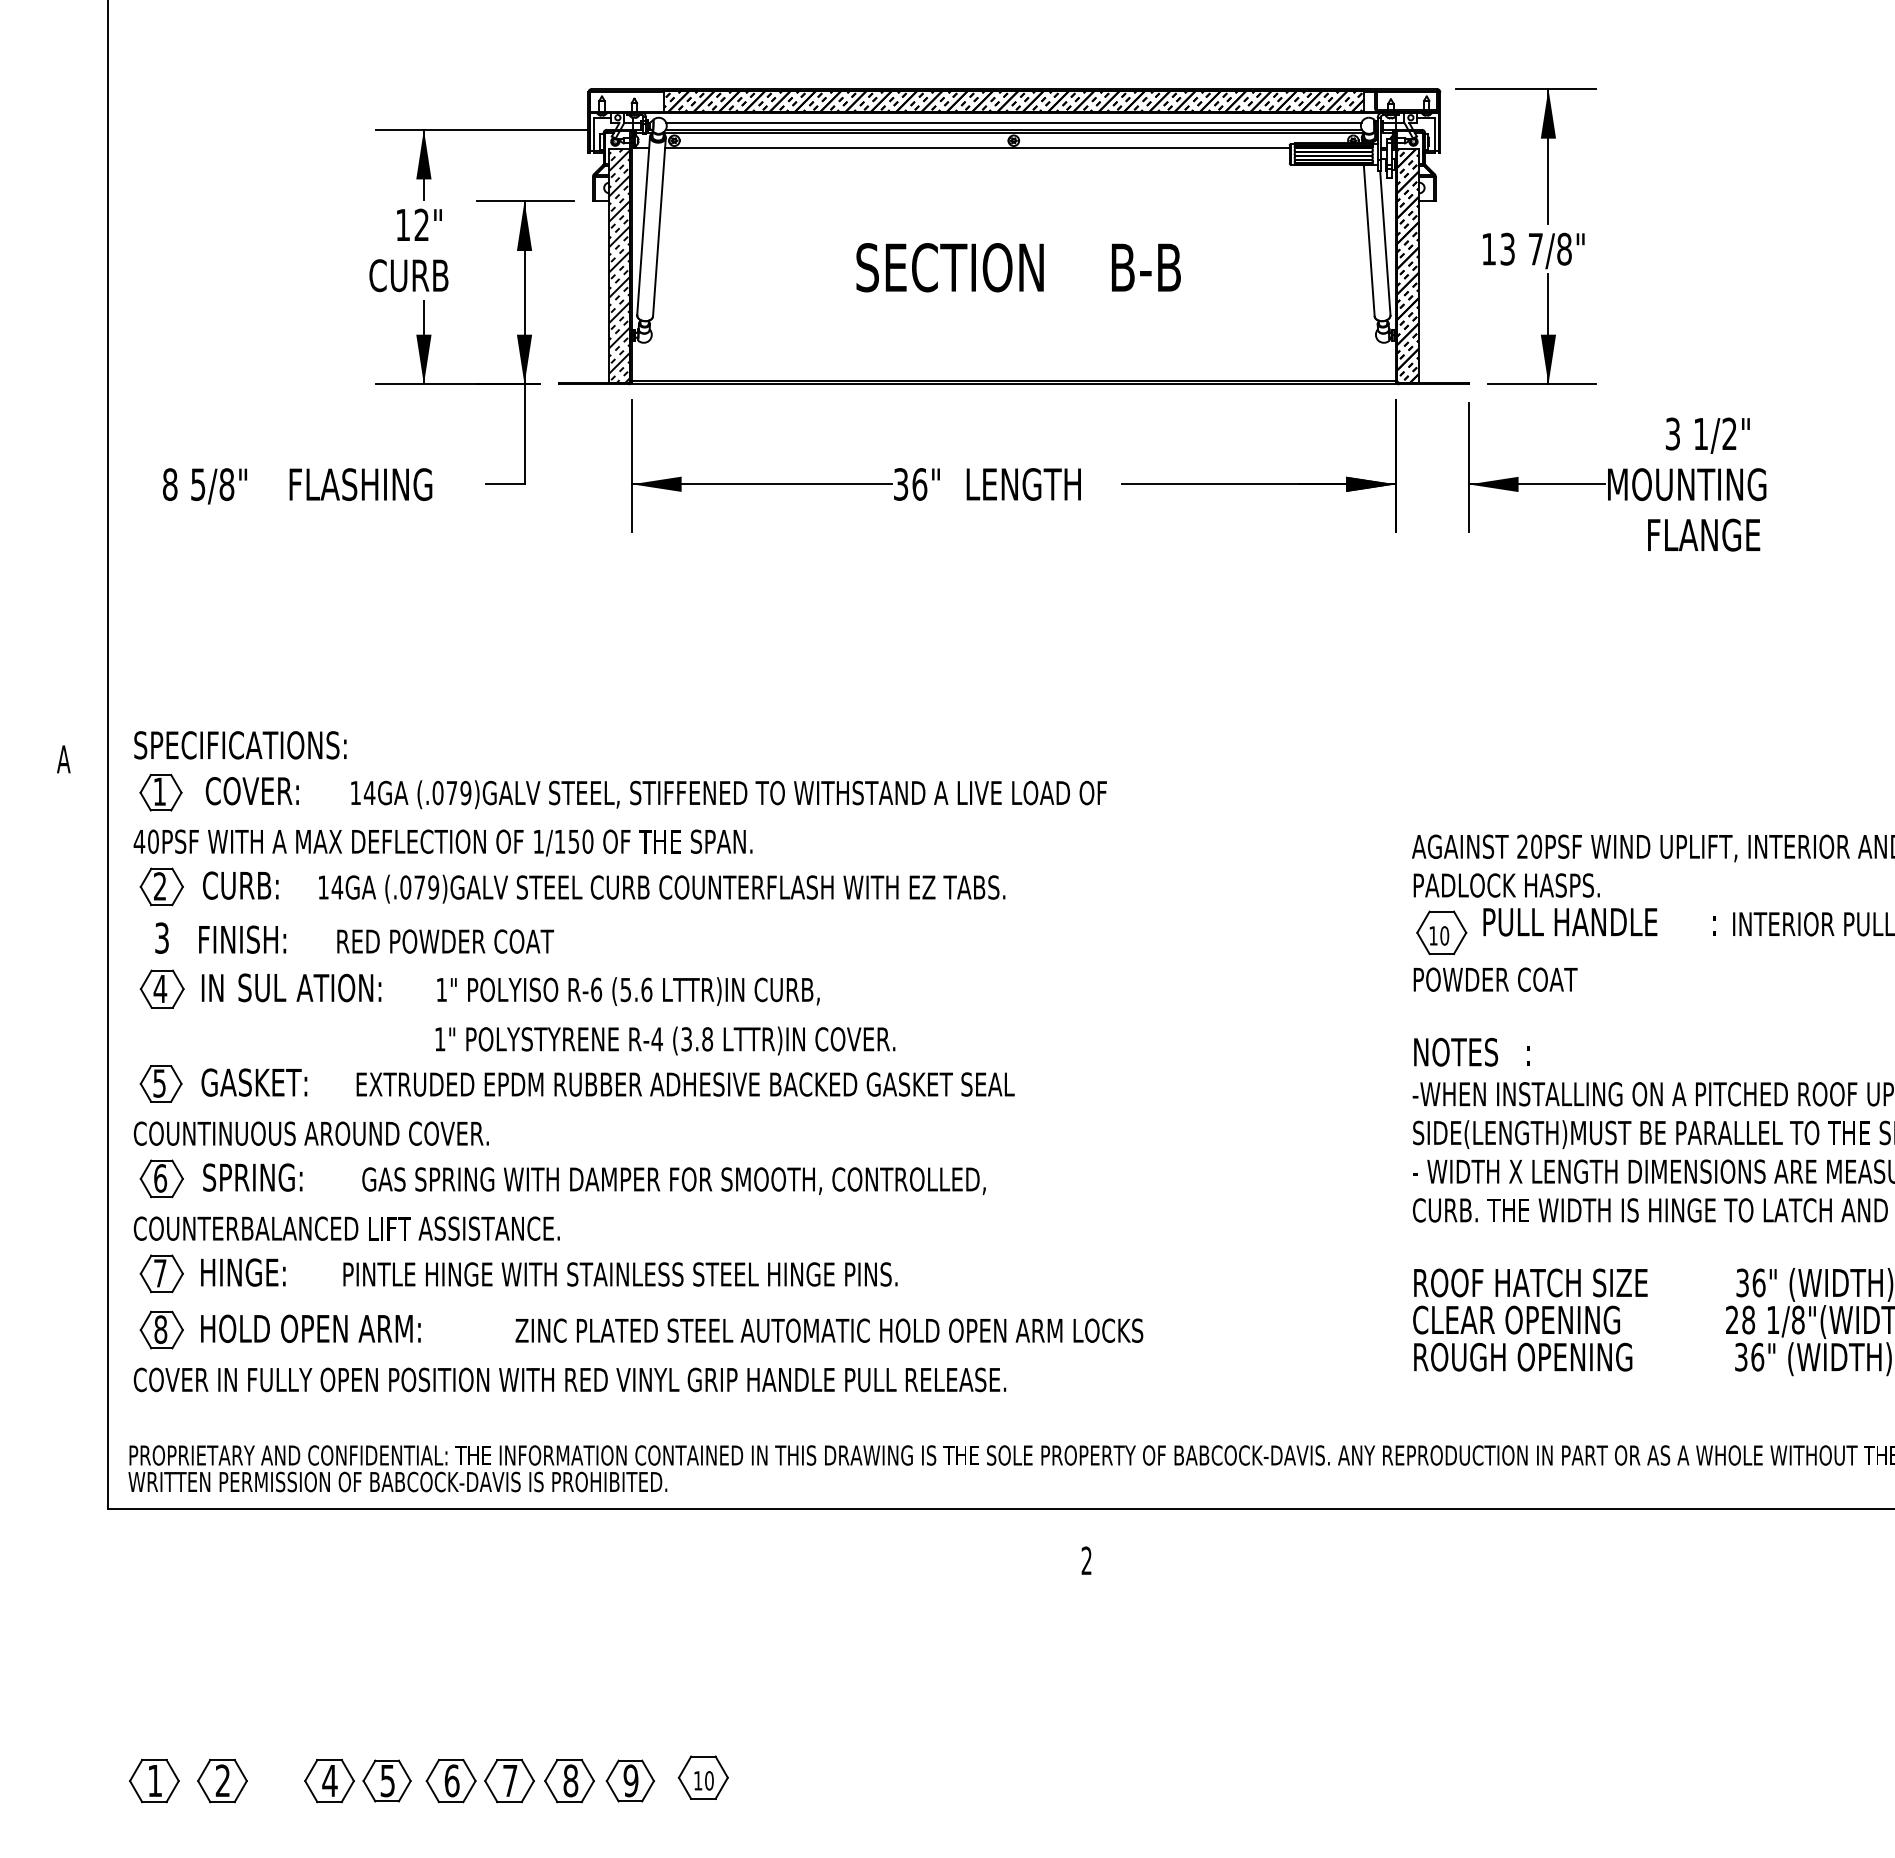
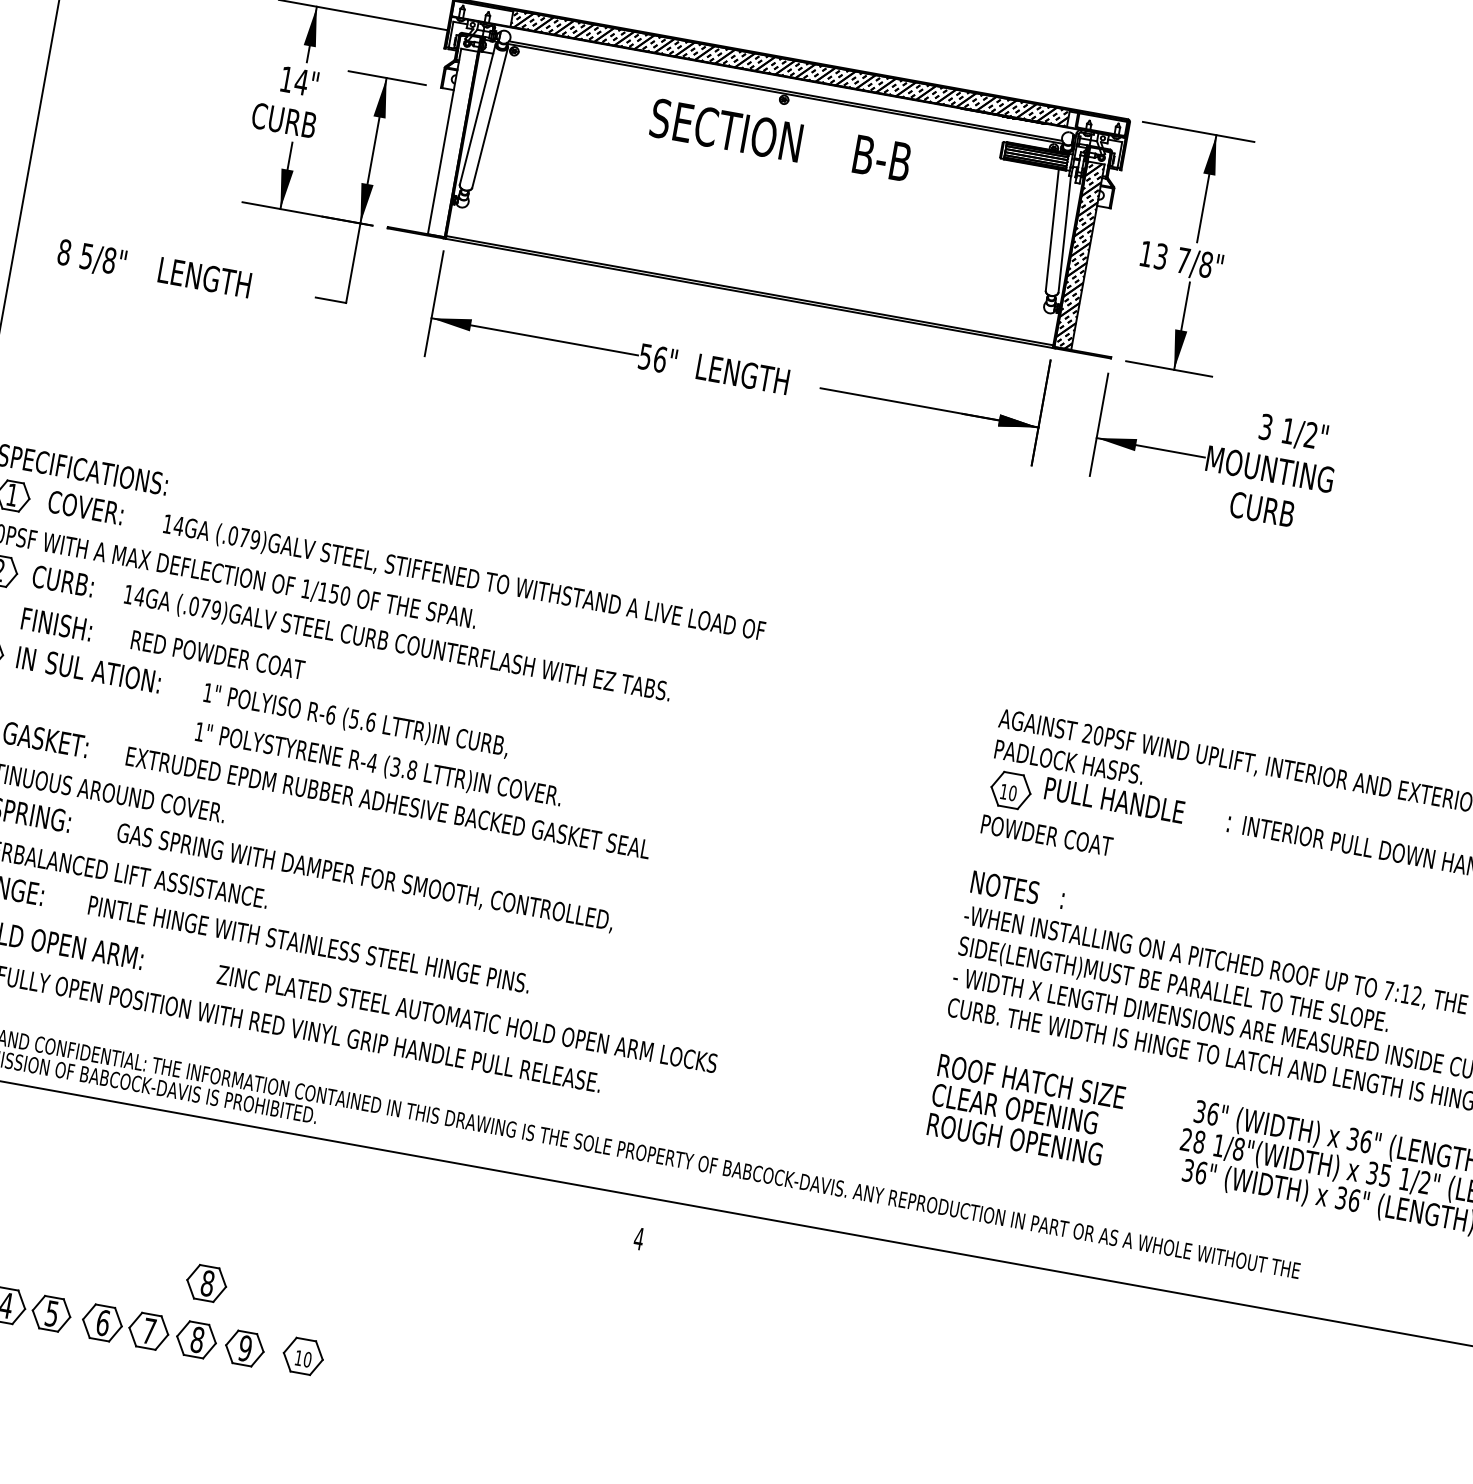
line: (1013, 122) -> (786, 85), removed
line: (977, 148) -> (754, 100), removed
text: (421, 224) -> (301, 81), 12" -> 14"
hatch: (619, 265) -> (452, 142), removed
text: (1018, 267) -> (780, 140), moved
text: (362, 484) -> (217, 279), FLASHING -> LENGTH
text: (901, 484) -> (645, 356), 36" -> 56"
text: (1703, 534) -> (1275, 511), FLANGE -> CURB
text: (1086, 1560) -> (638, 1238), 2 -> 4
part: (569, 1710) -> (206, 1283), added

